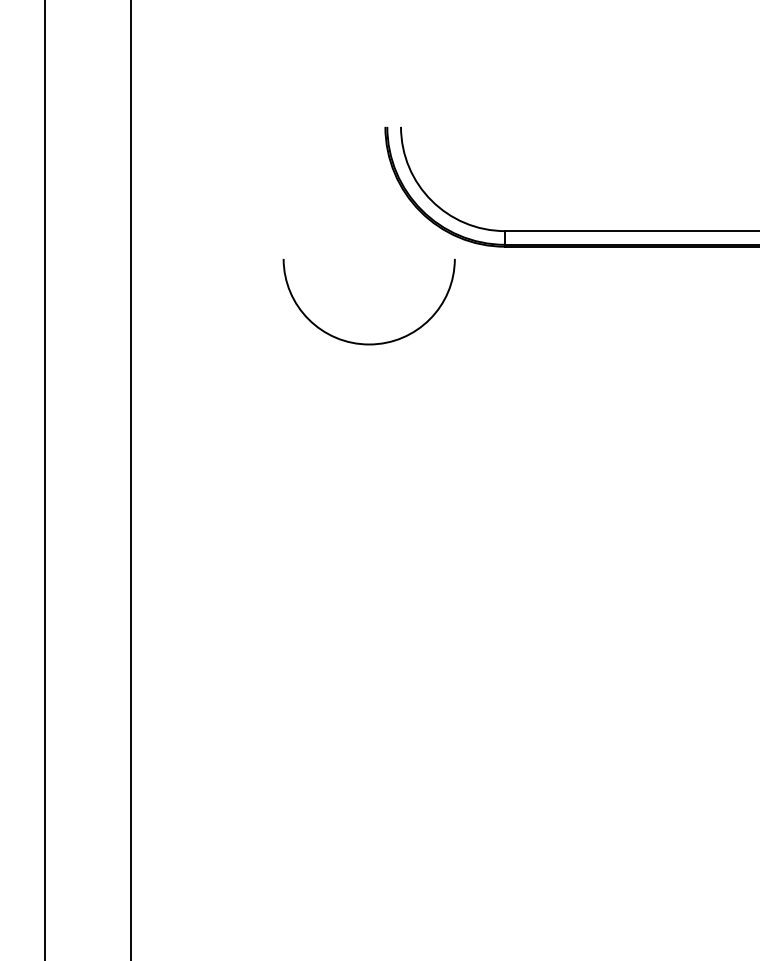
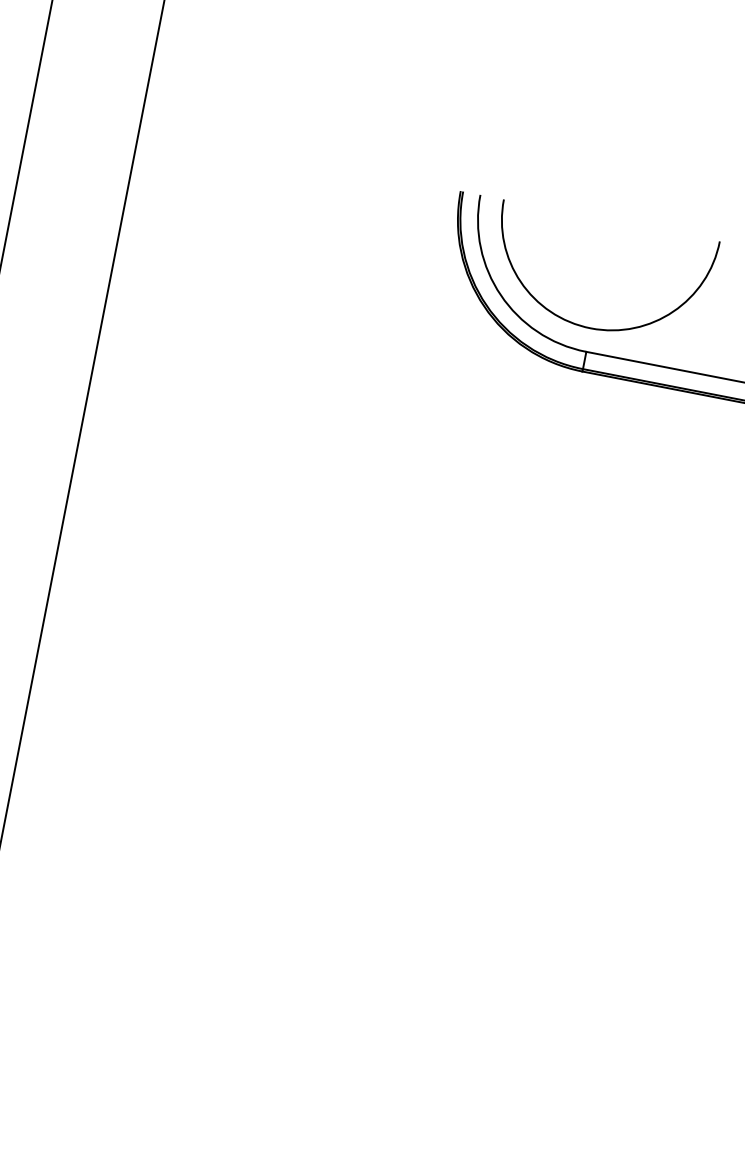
arc: (368, 343) -> (590, 326), moved

